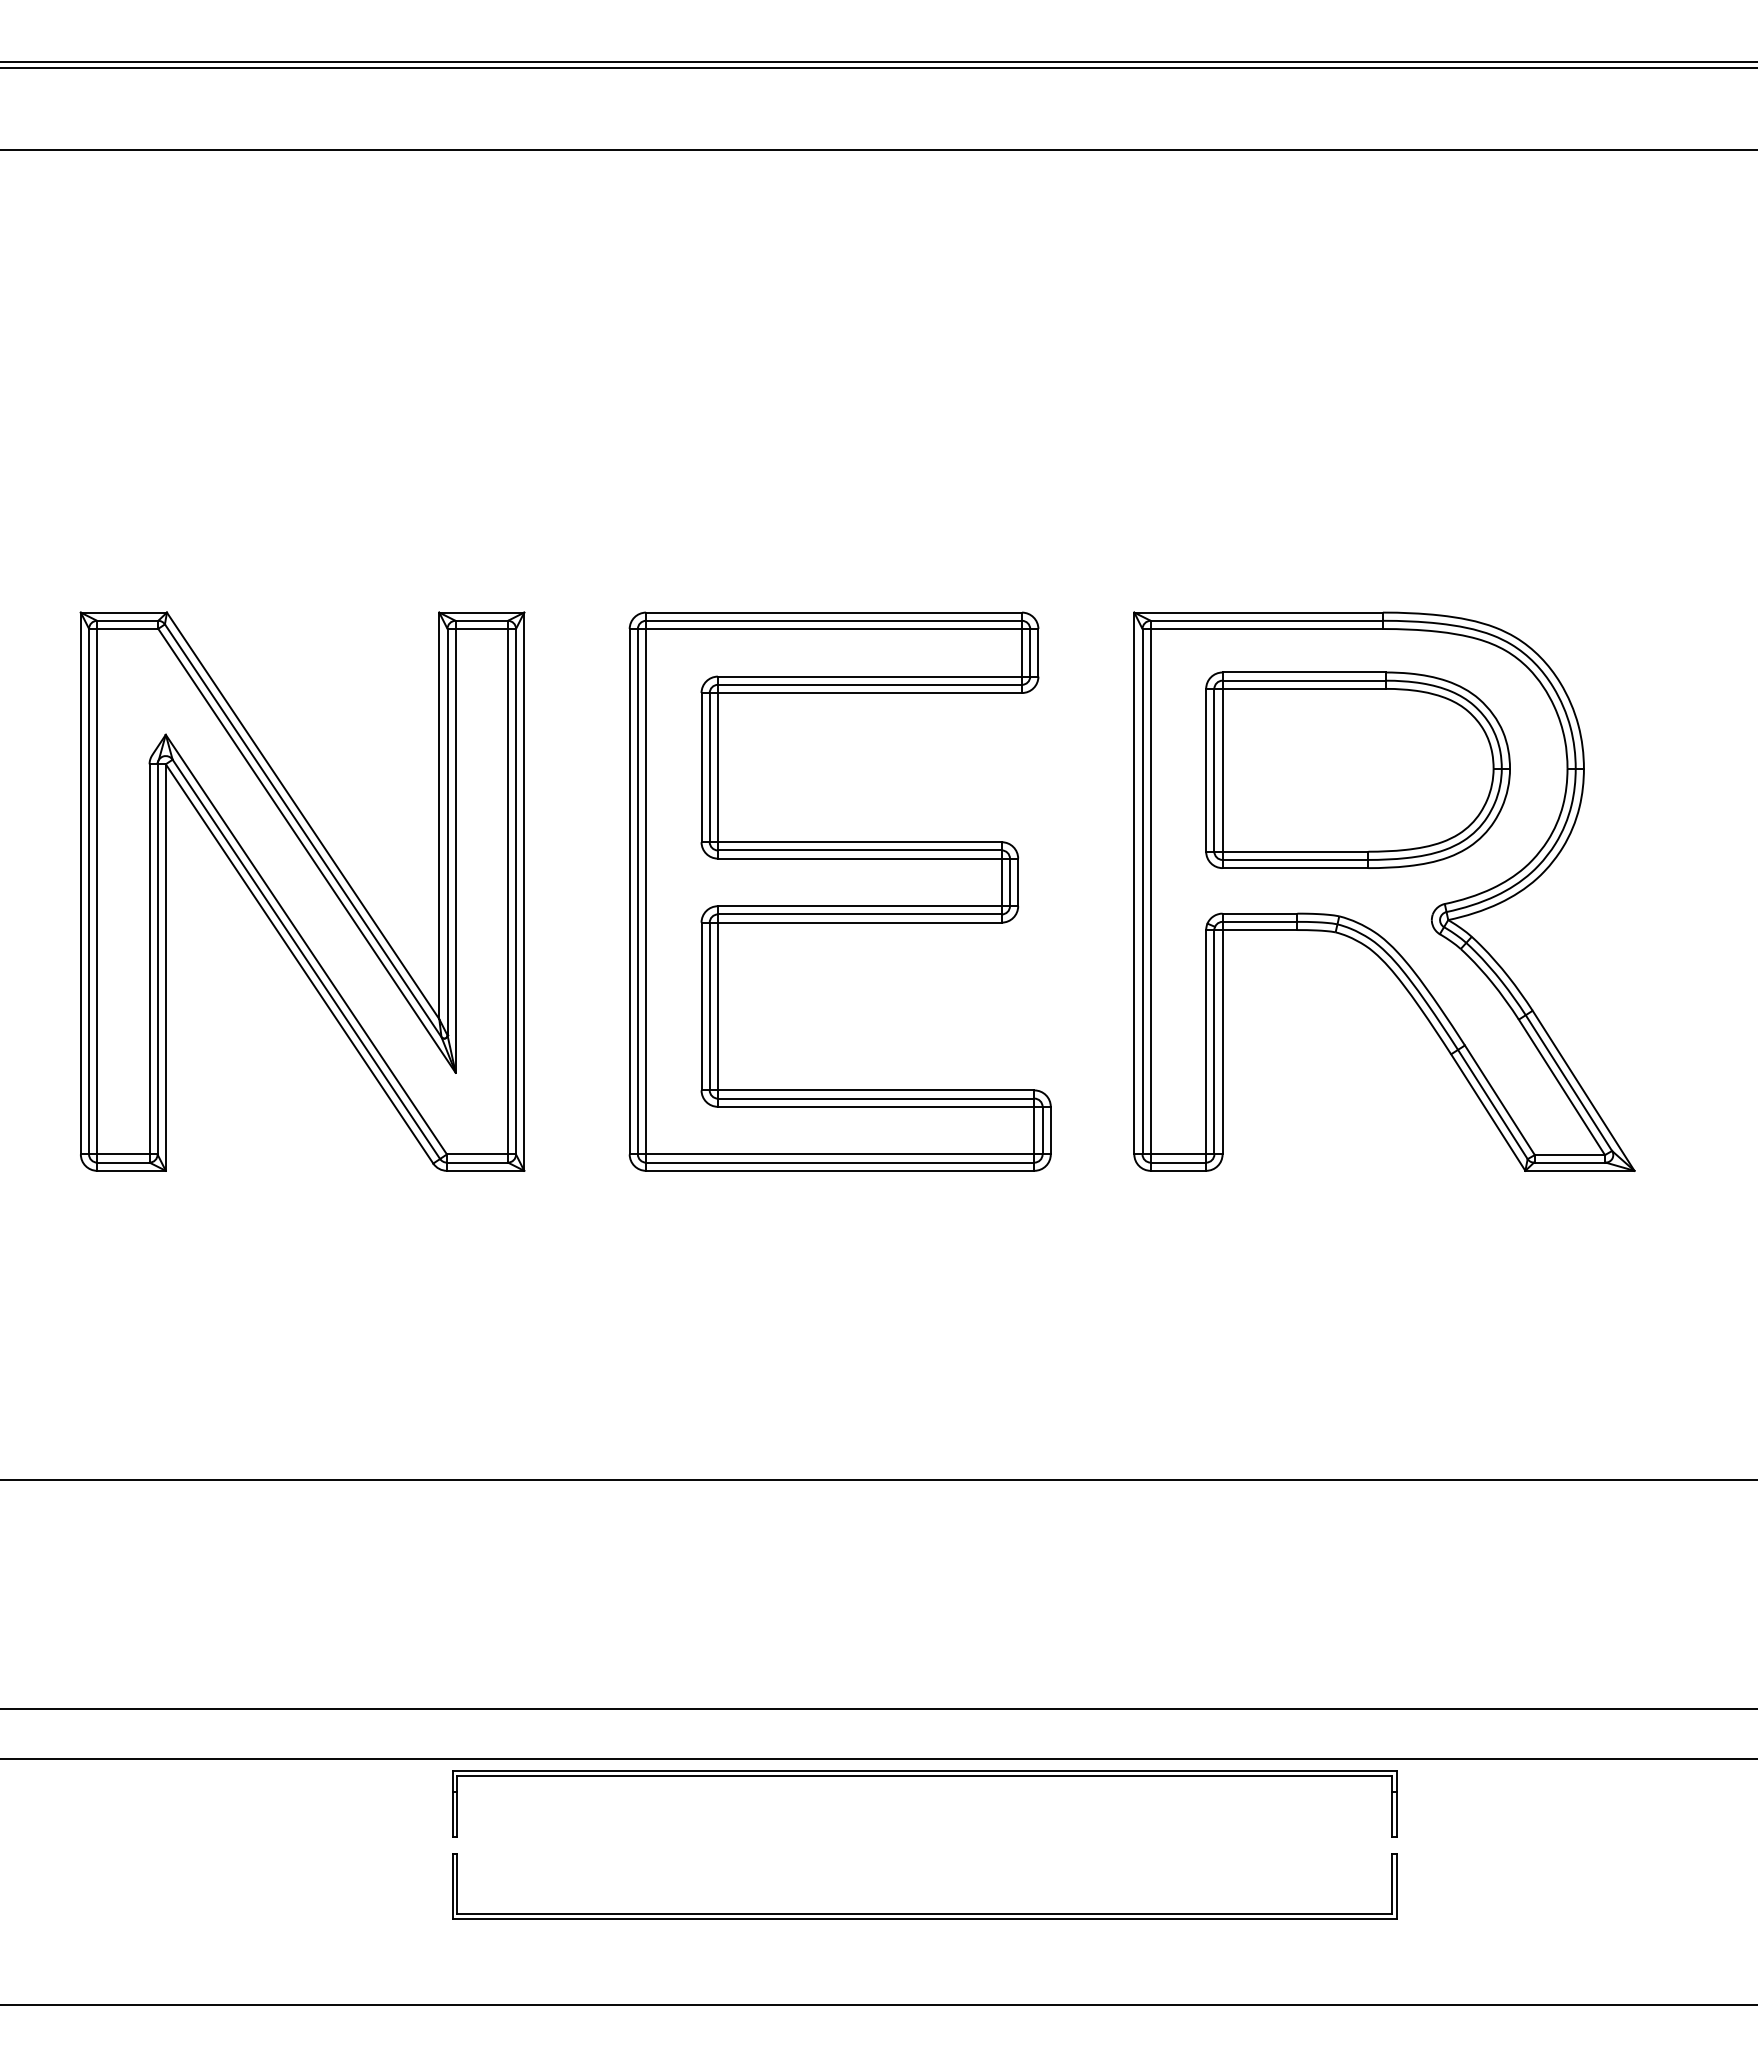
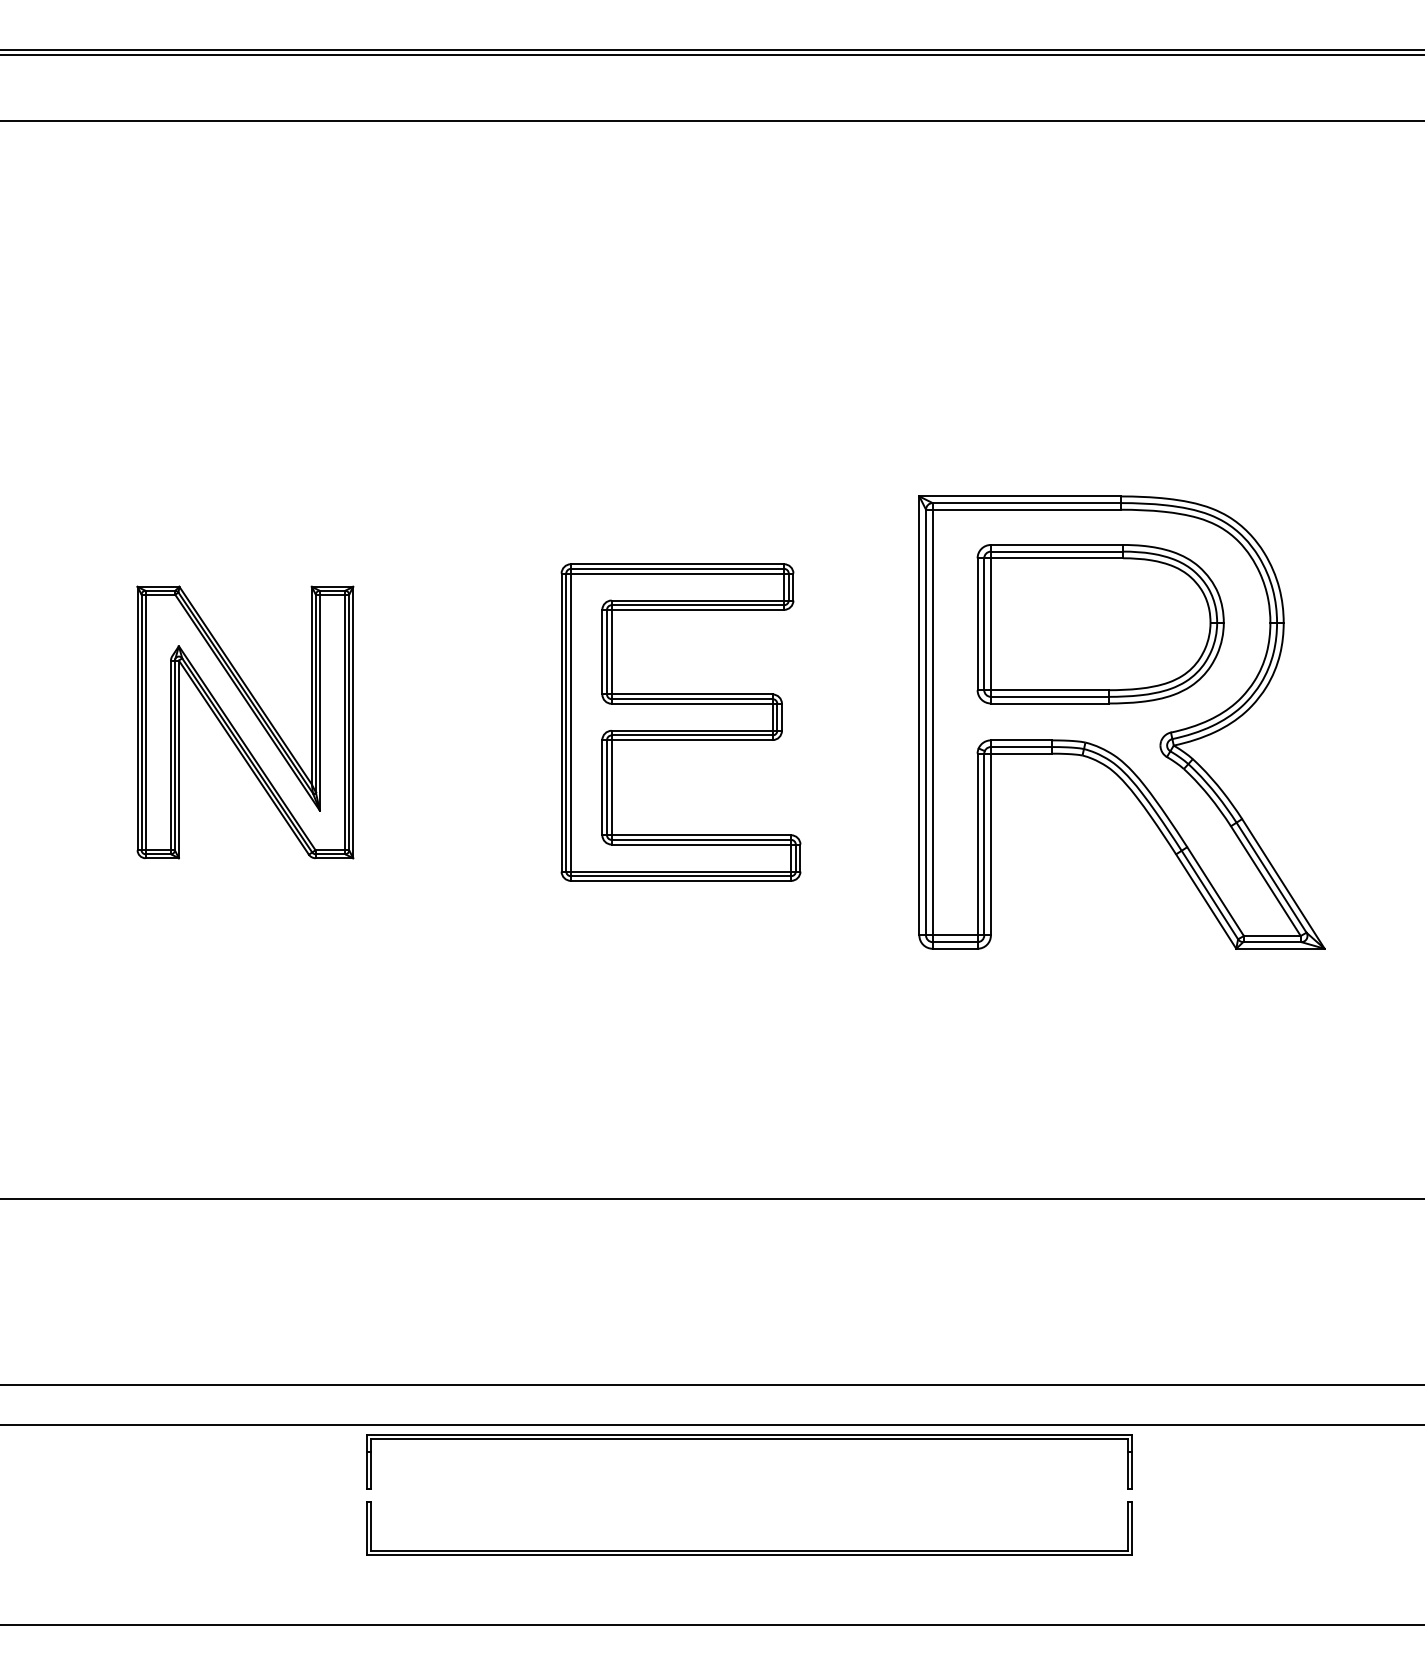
part: (302, 891) -> (245, 722), size x0.6
part: (839, 891) -> (680, 722), size x0.7

